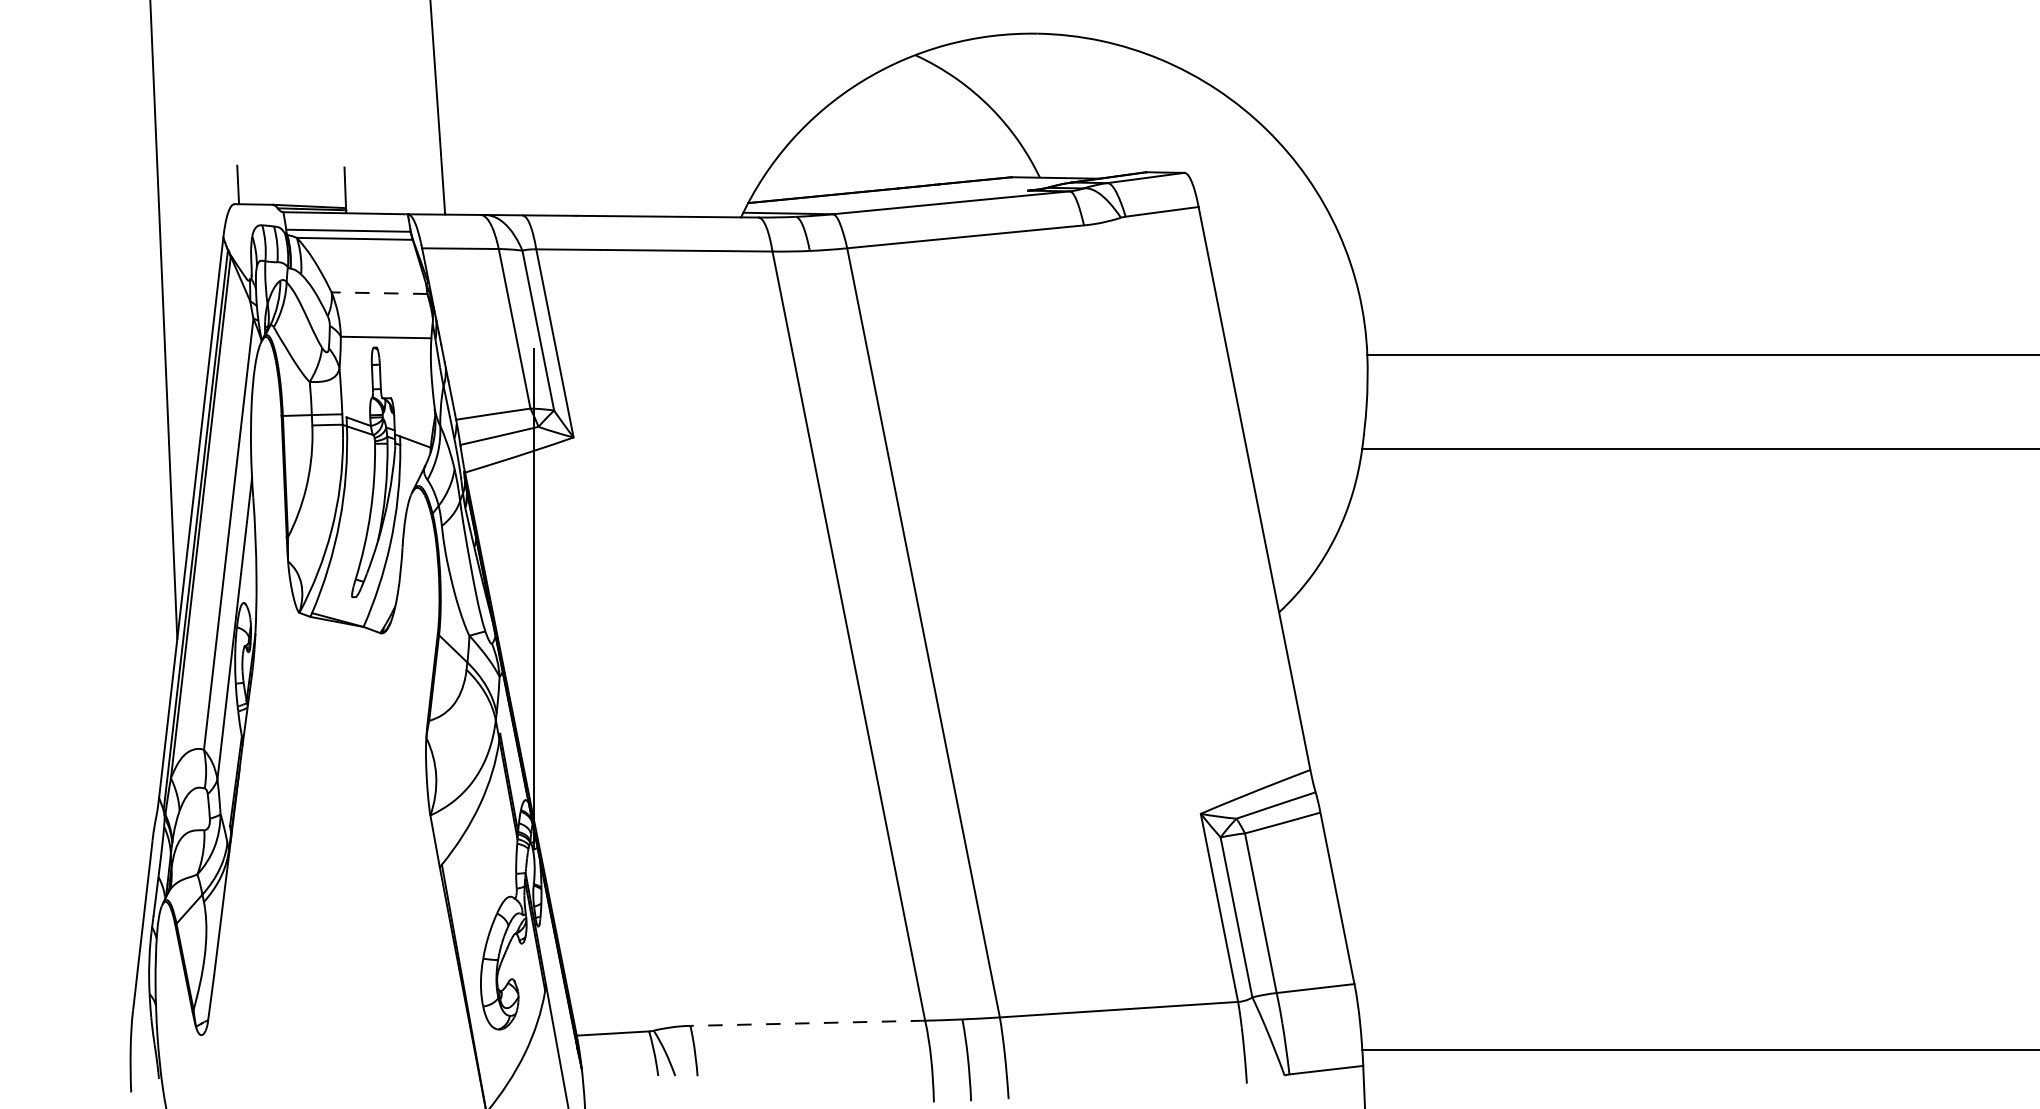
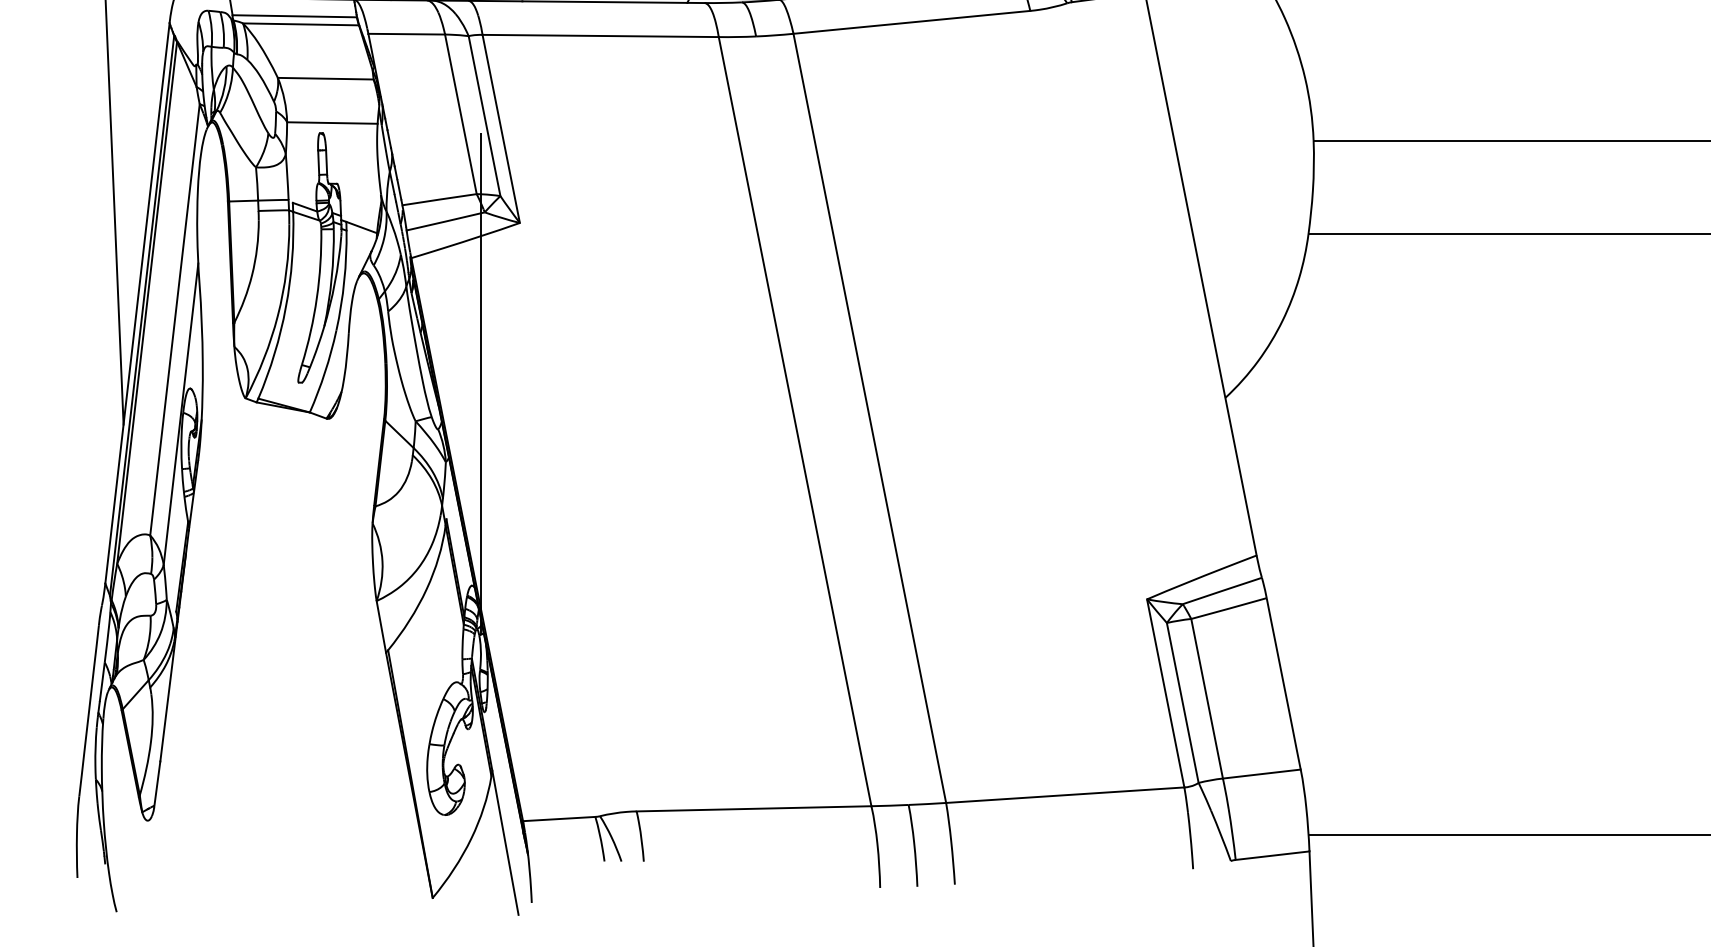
line: (379, 293) -> (325, 79), dashed -> solid
line: (807, 1023) -> (753, 809), dashed -> solid

